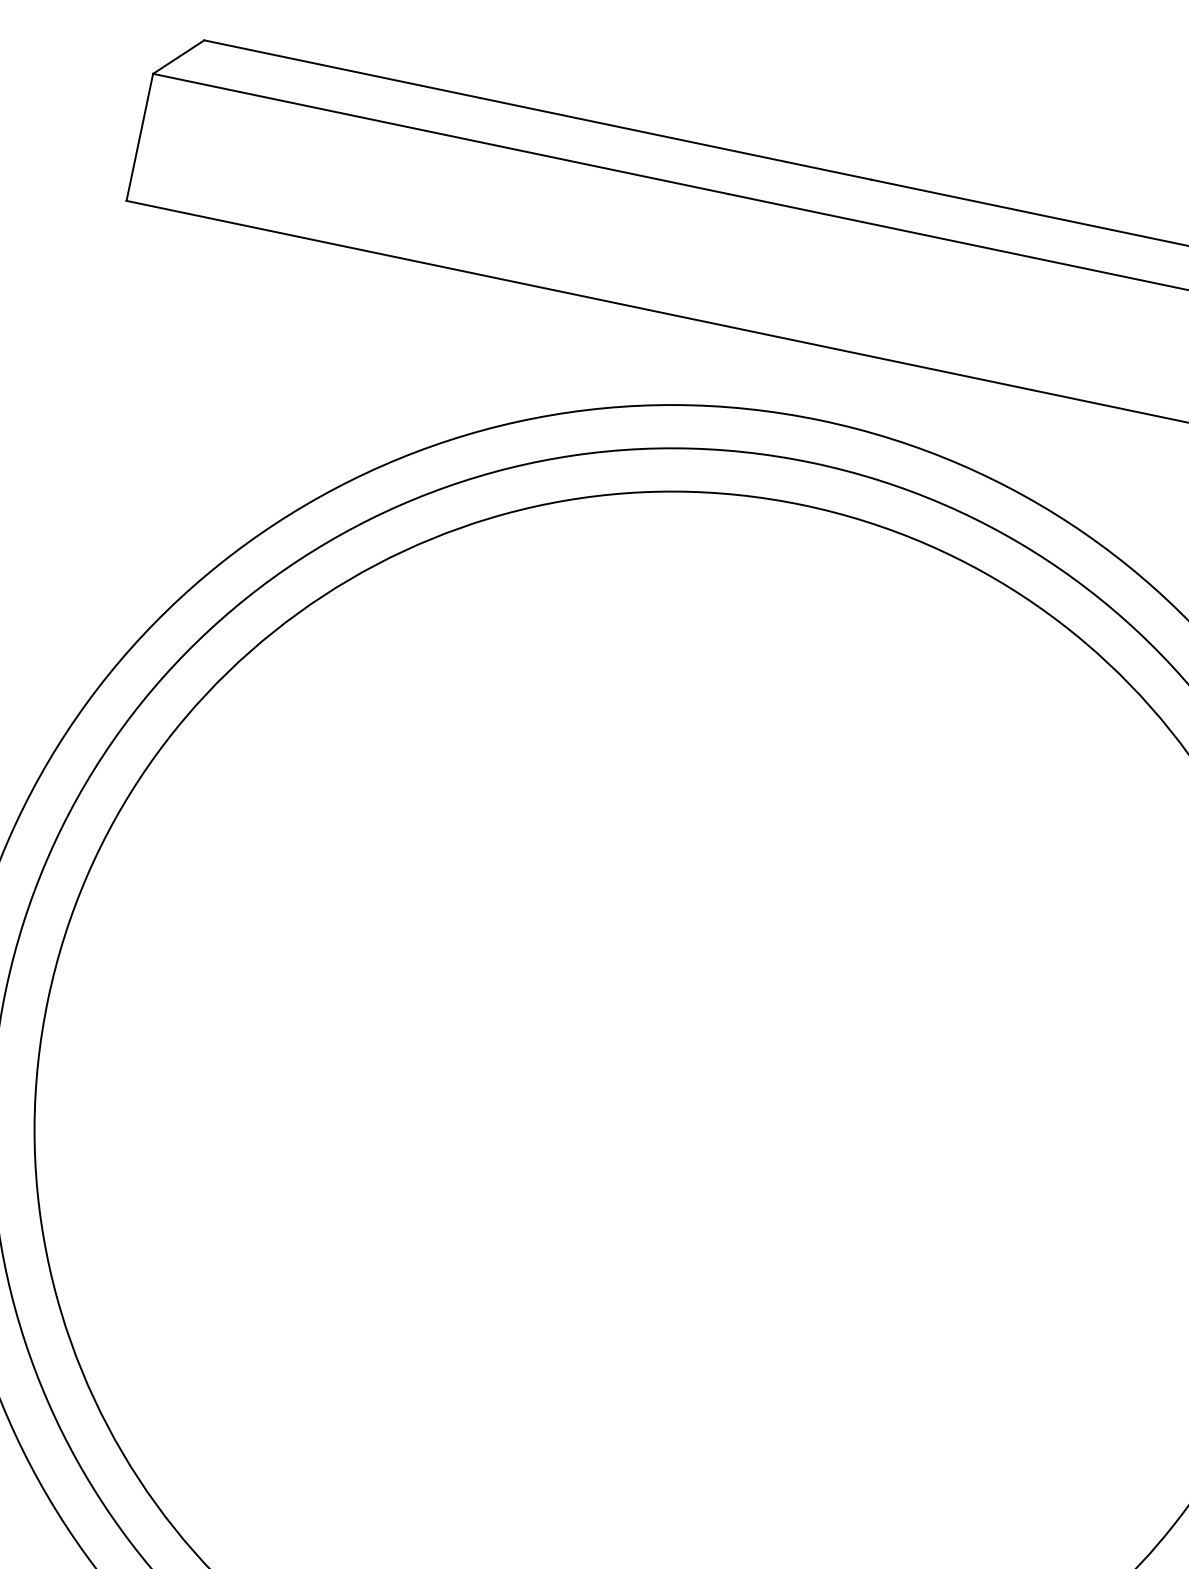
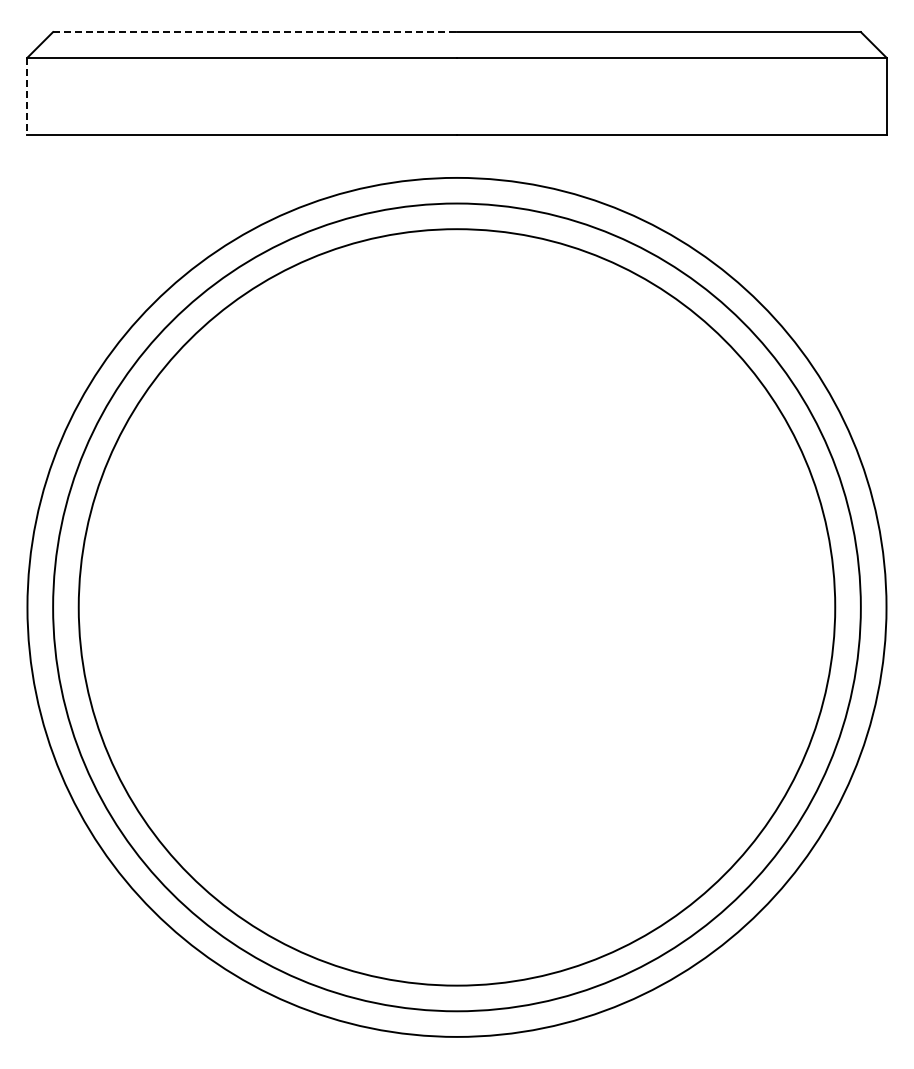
line: (538, 110) -> (255, 32), solid -> dashed
line: (139, 137) -> (27, 96), solid -> dashed

